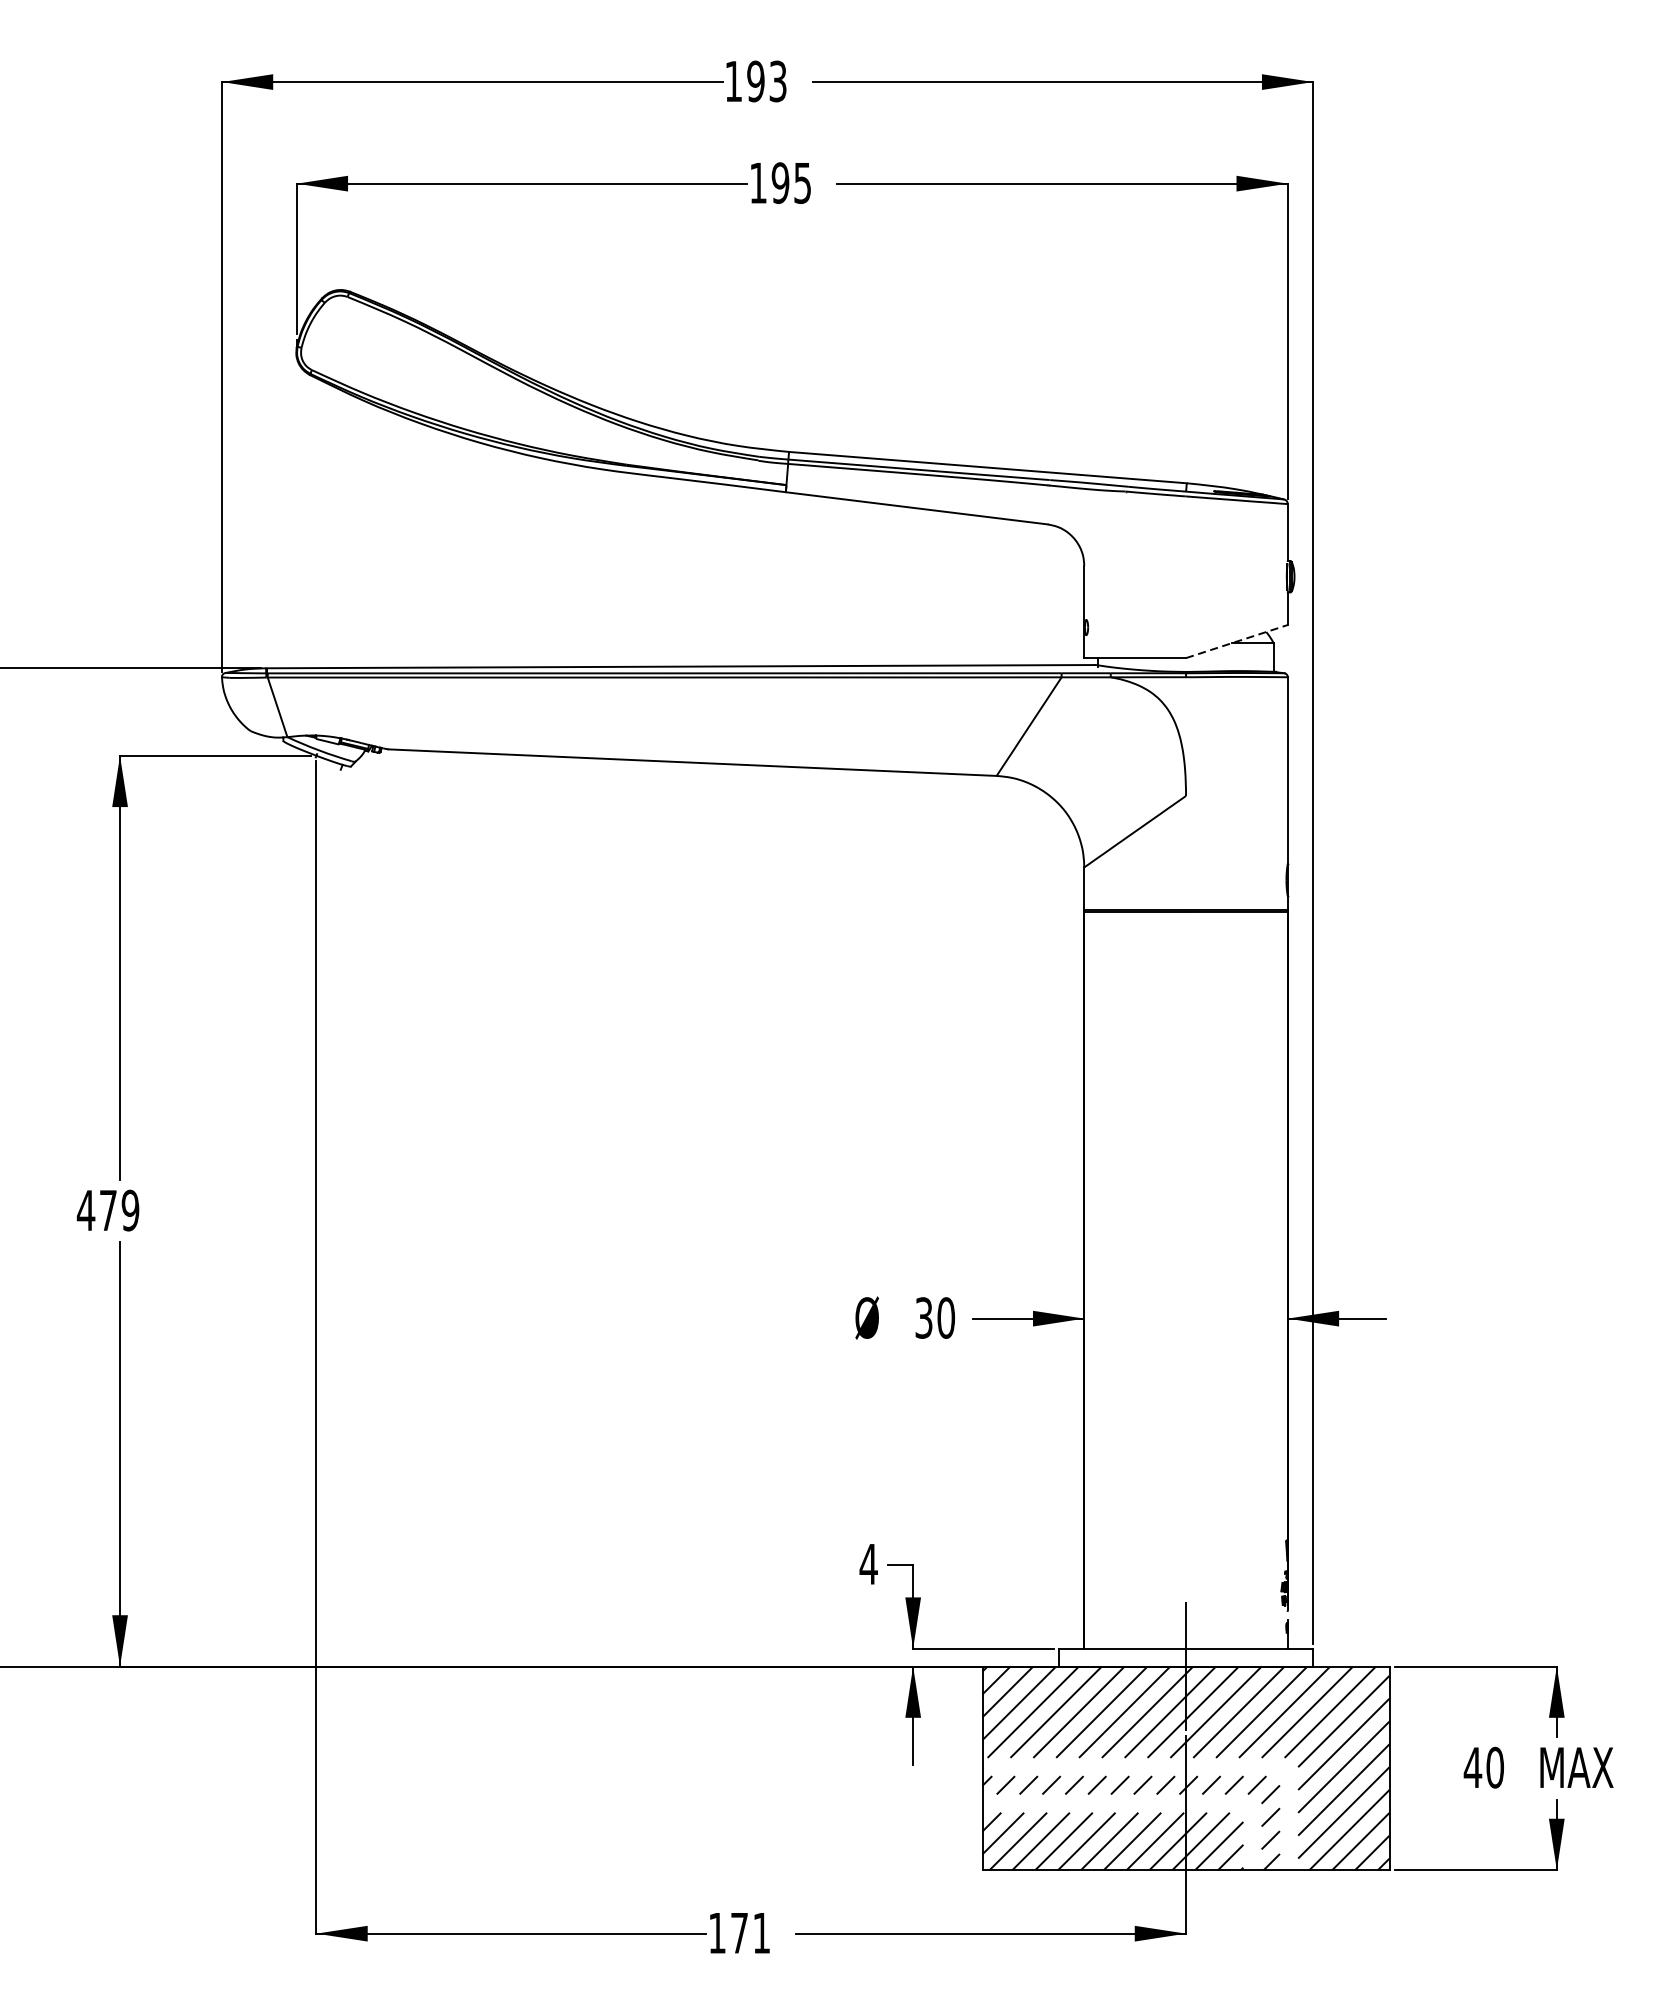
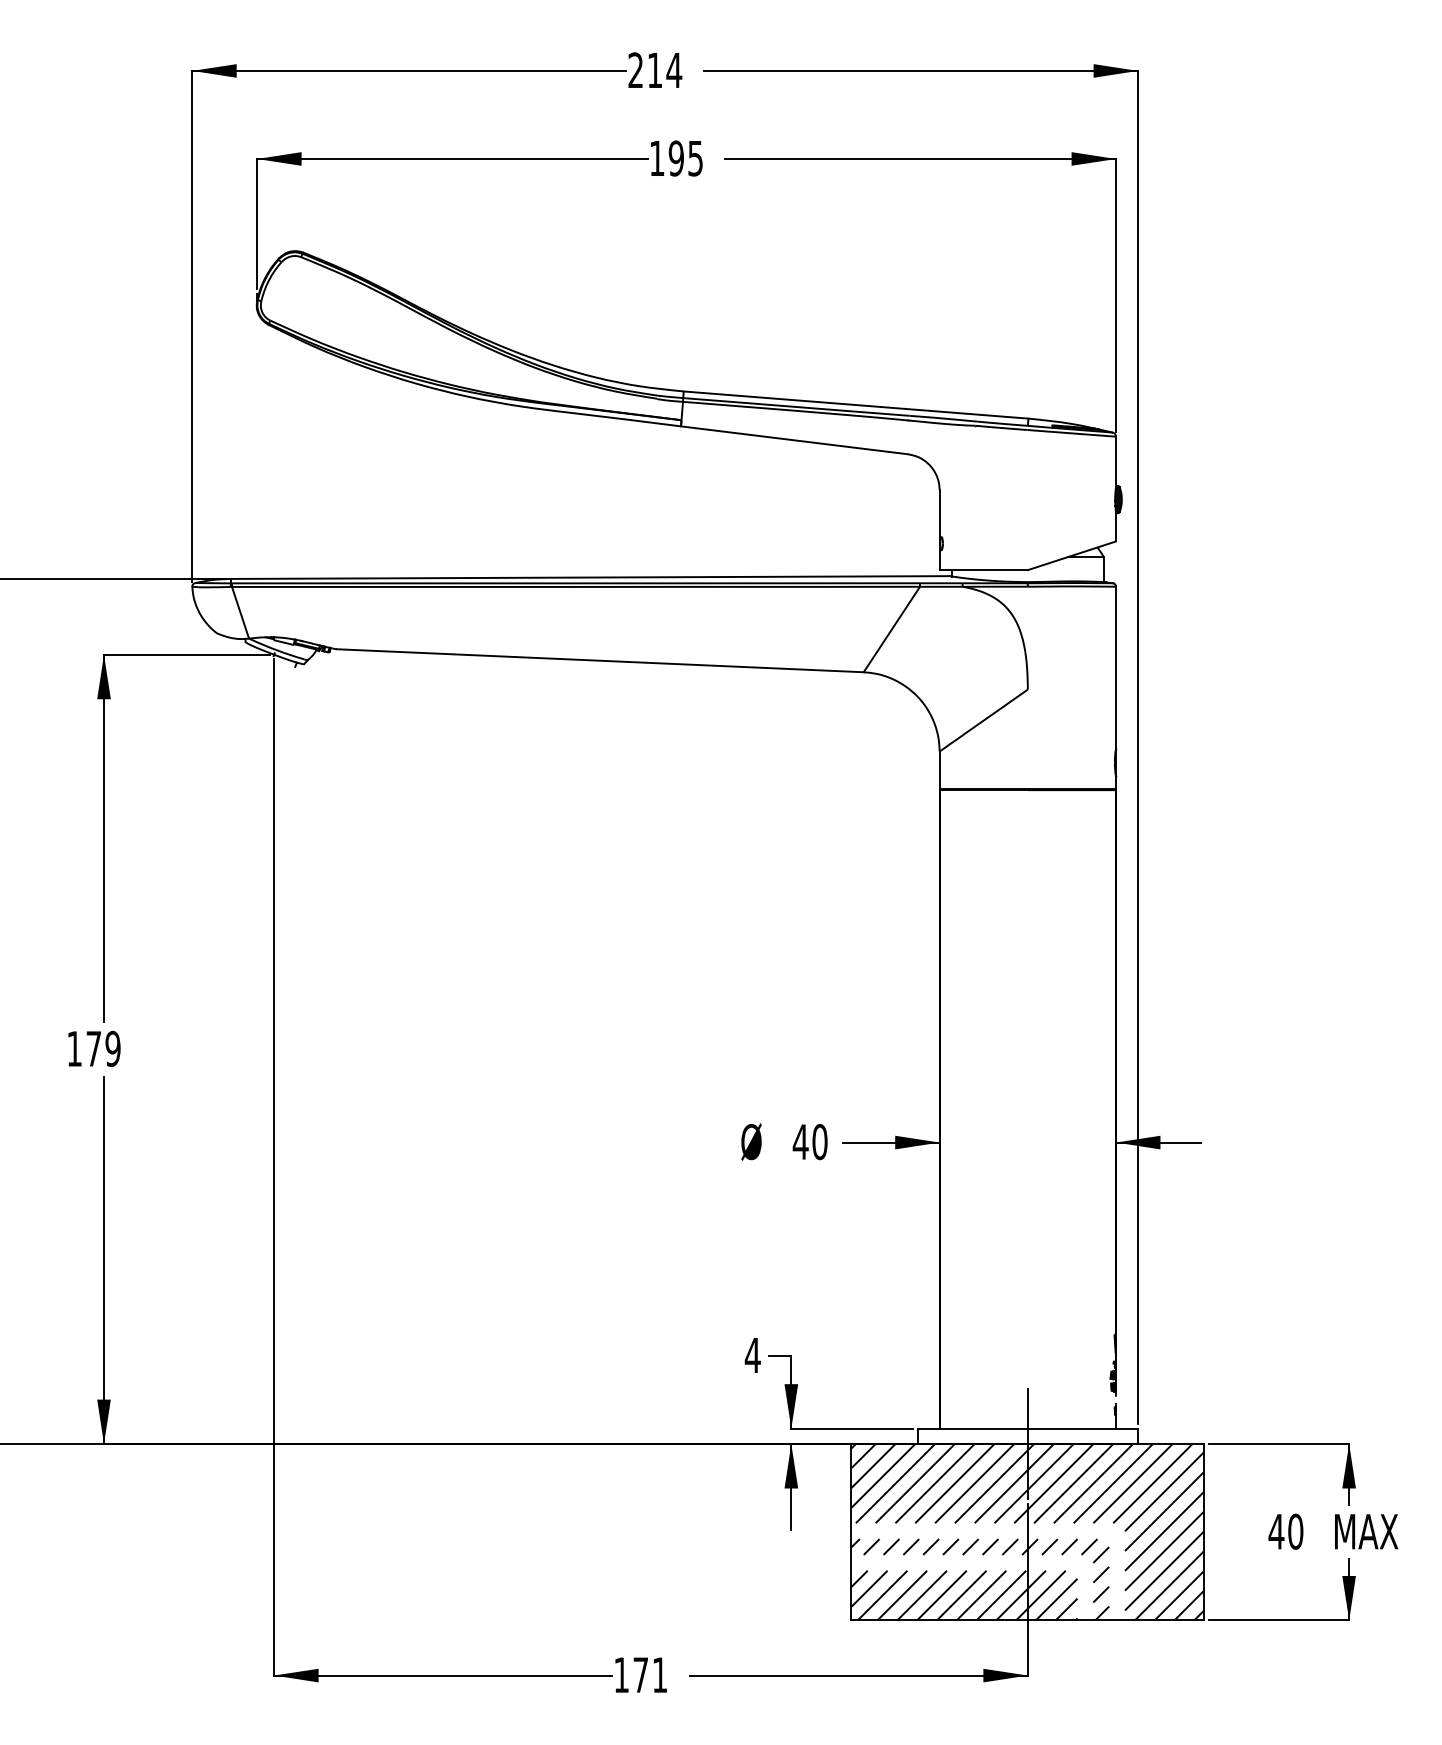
text: (756, 81) -> (655, 70), 193 -> 214
line: (1237, 641) -> (1072, 555), dashed -> solid
text: (86, 1210) -> (74, 1048), 479 -> 179
text: (923, 1318) -> (800, 1142), 30 -> 40

